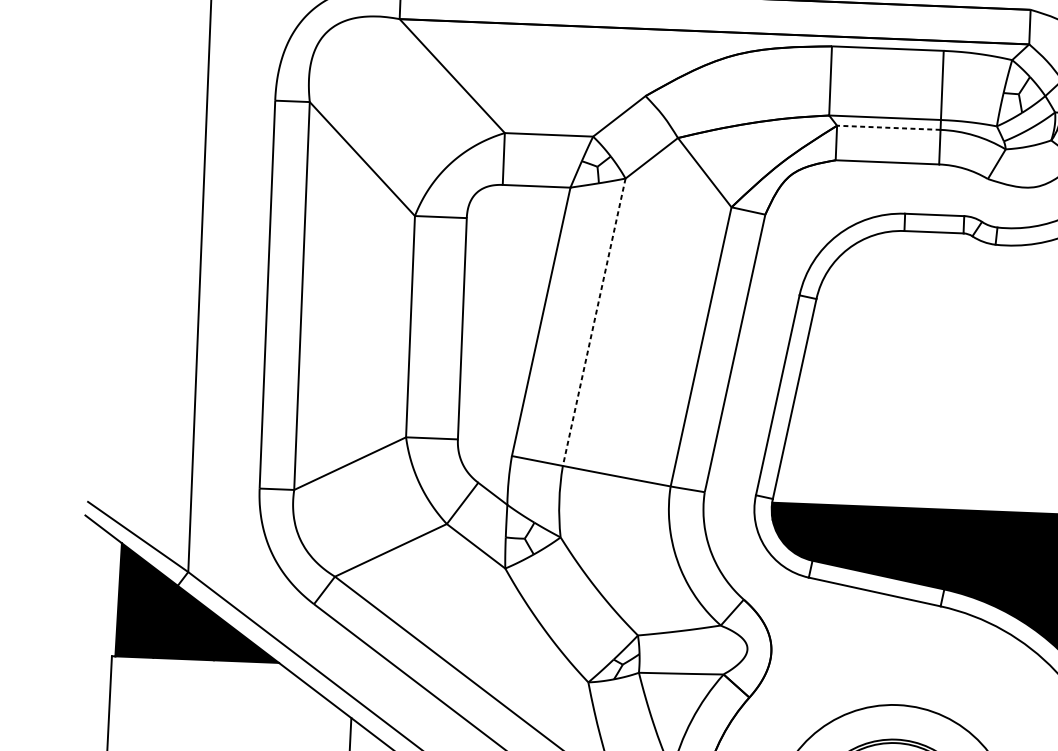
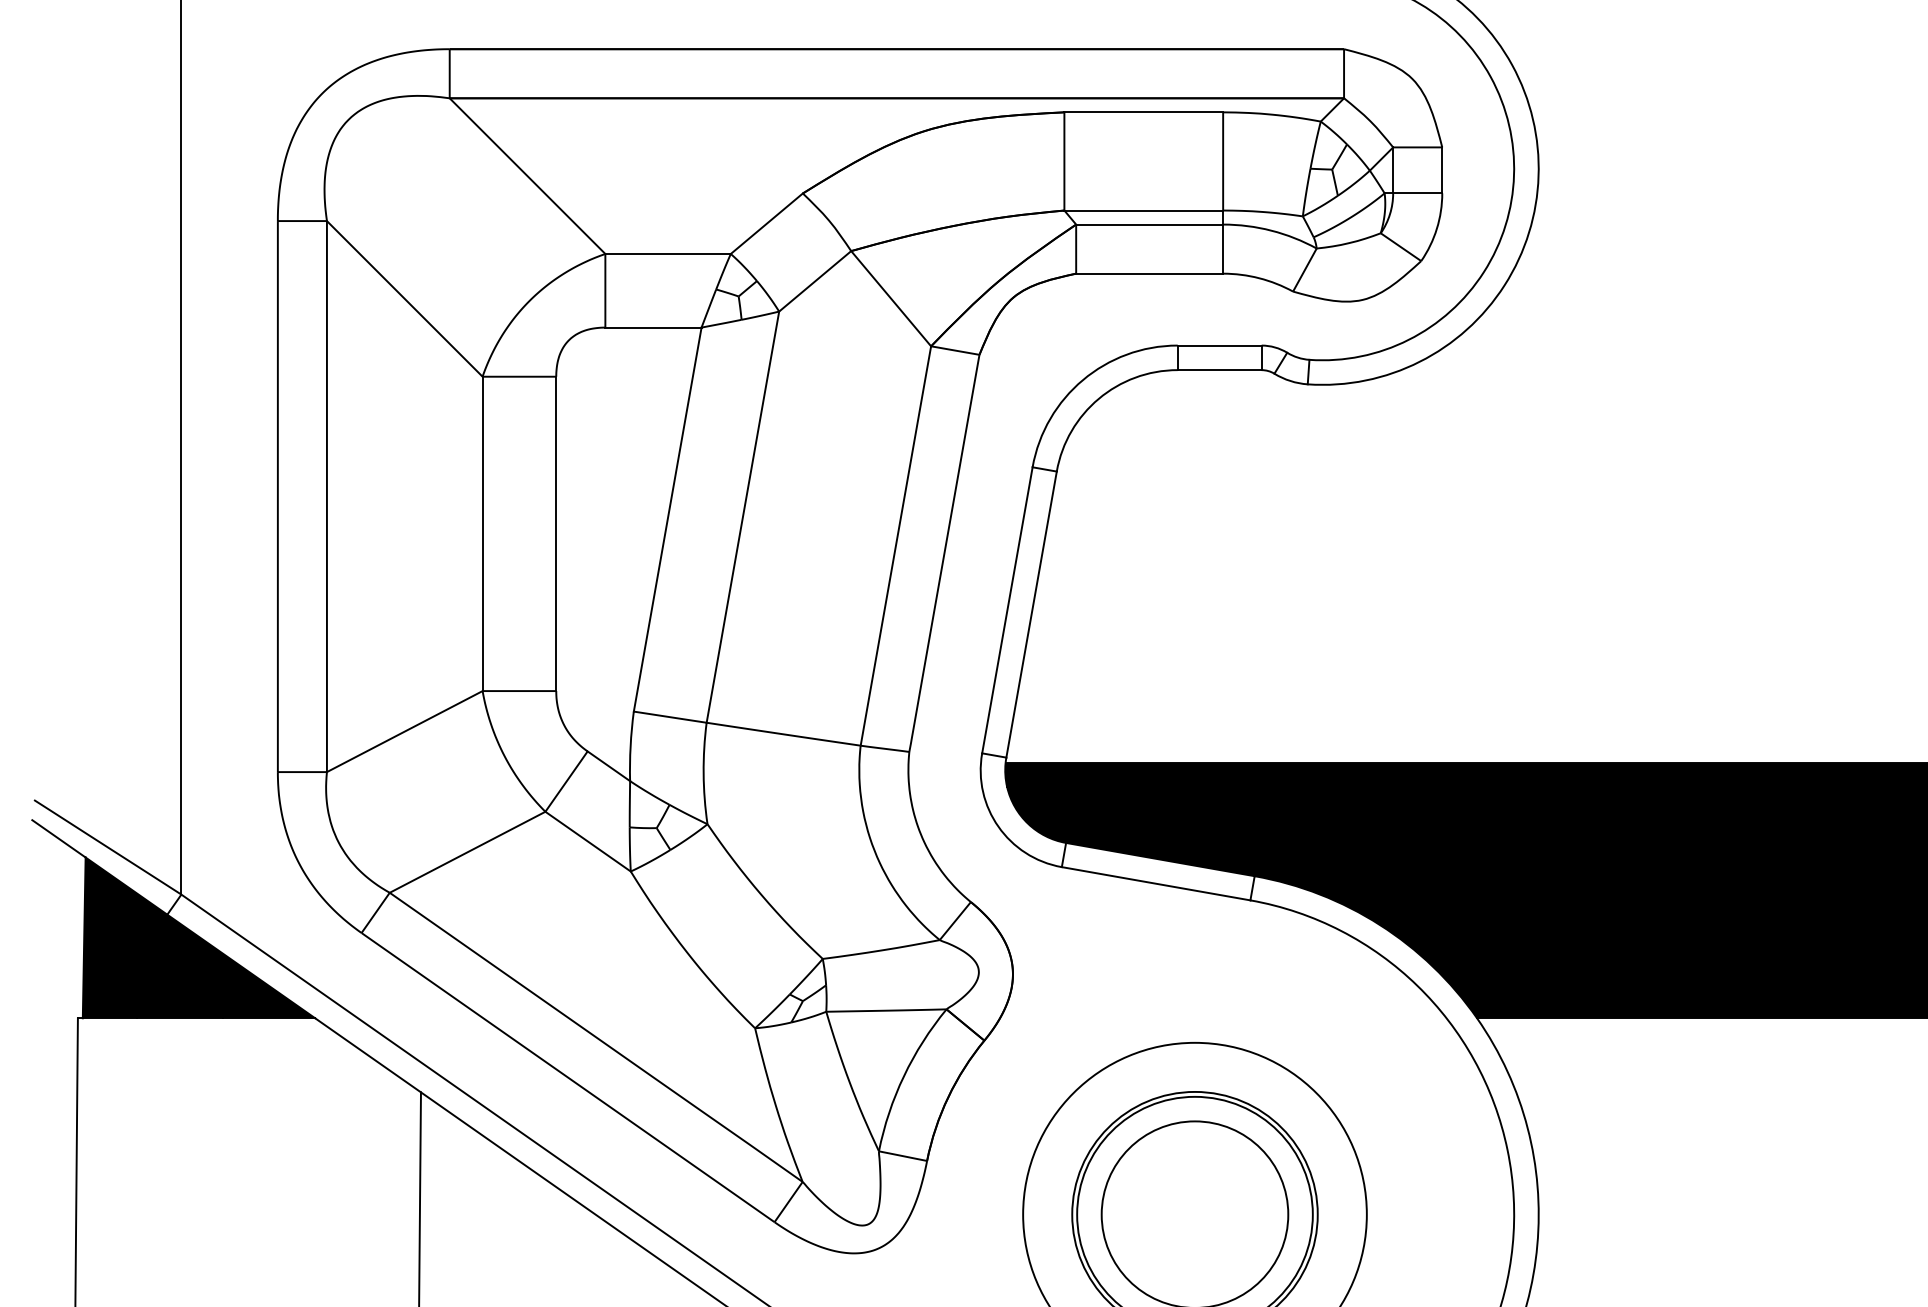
line: (888, 127) -> (1149, 224), dashed -> solid
line: (593, 322) -> (742, 517), dashed -> solid

